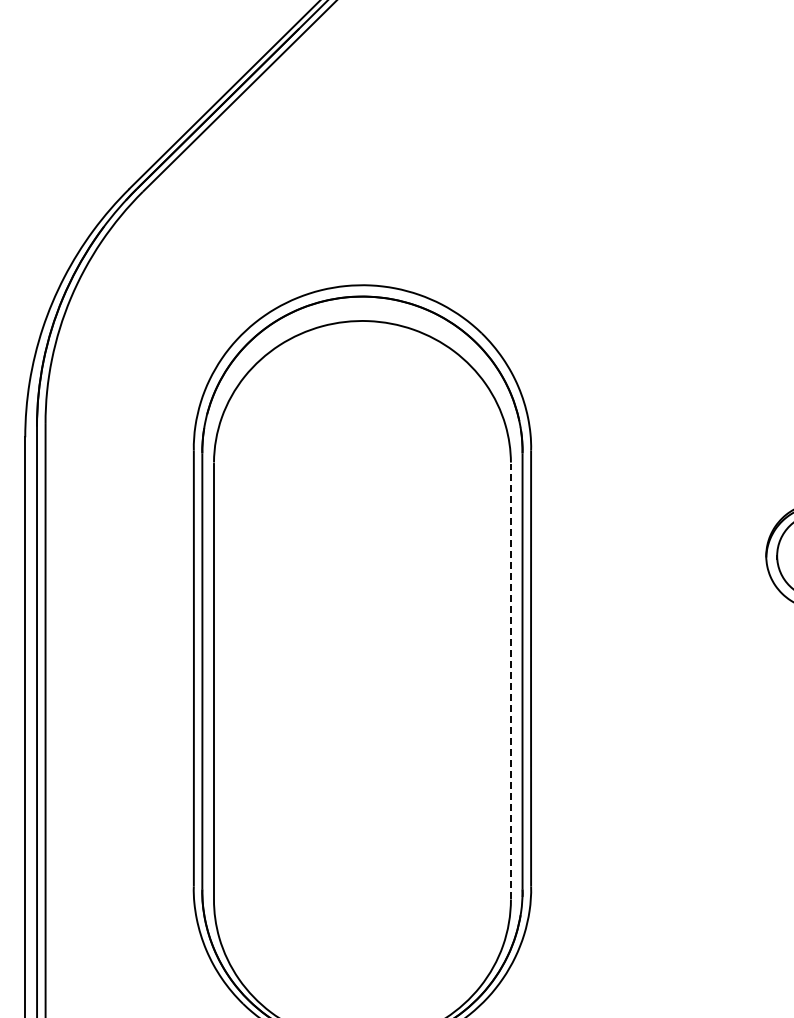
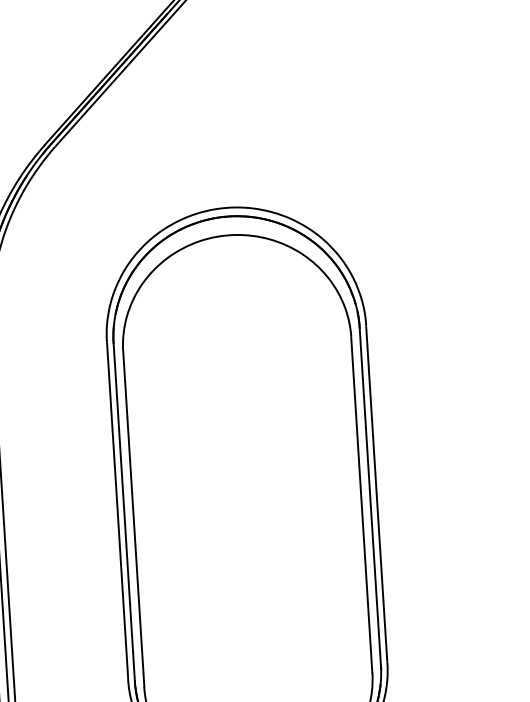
line: (510, 681) -> (361, 505), dashed -> solid

